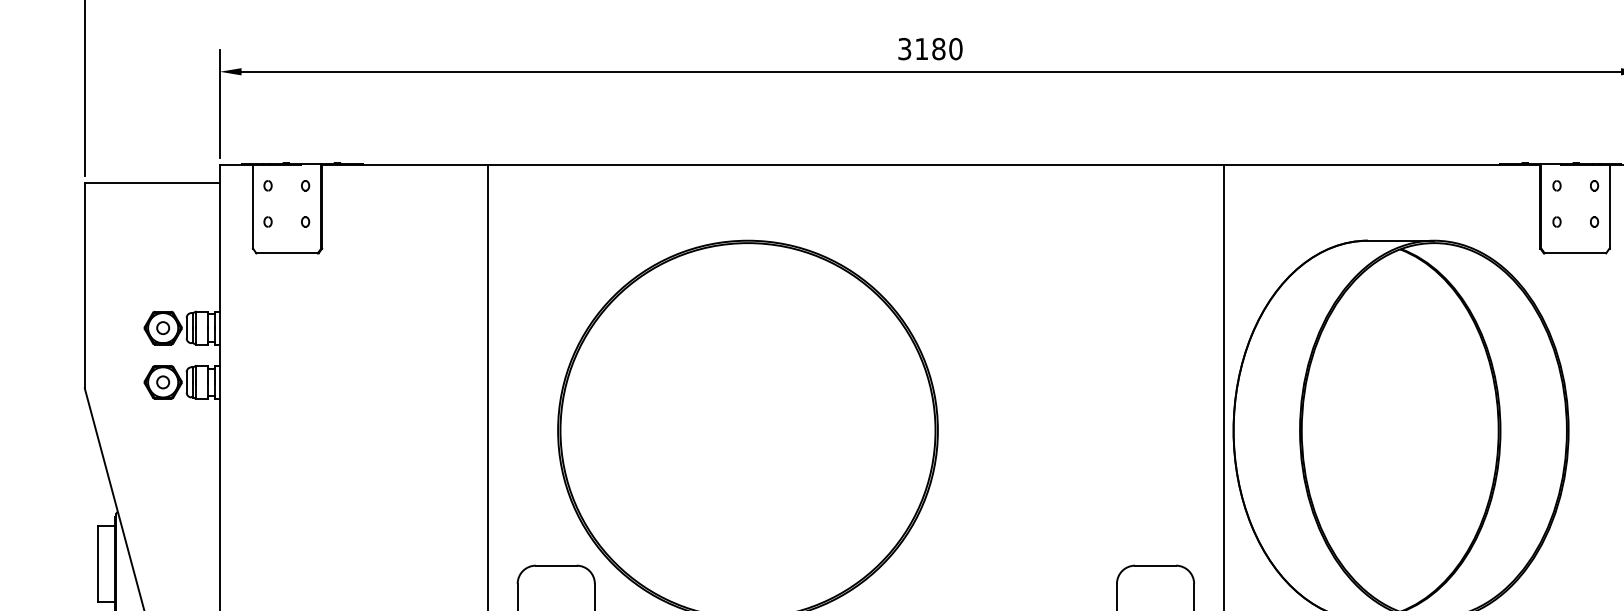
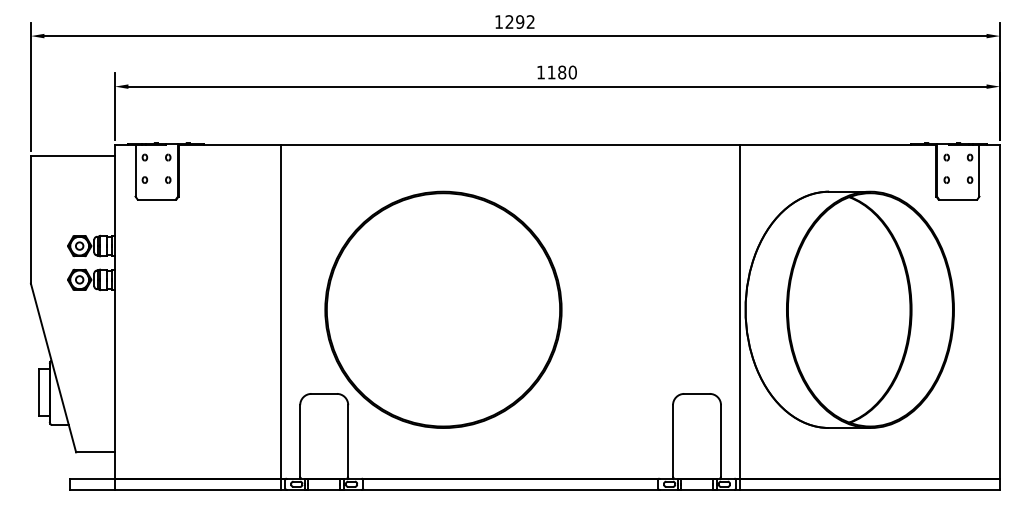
text: (903, 49) -> (540, 72), 3180 -> 1180

